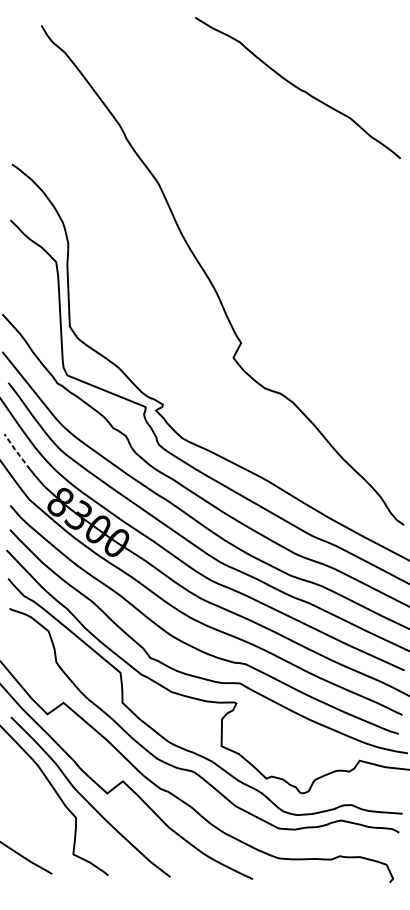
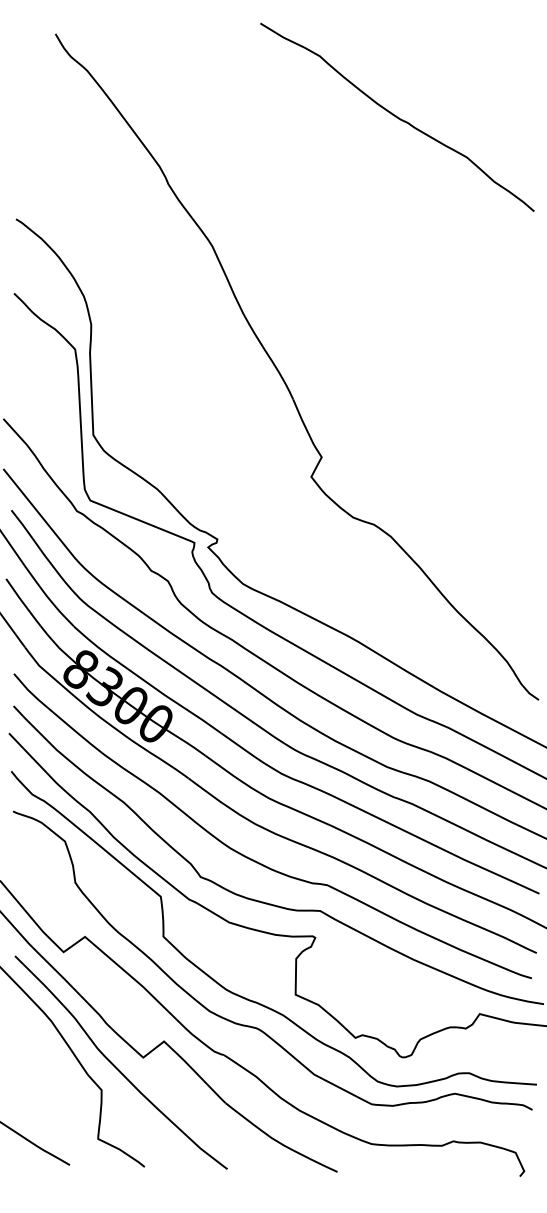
line: (16, 451) -> (22, 602), dashed -> solid

